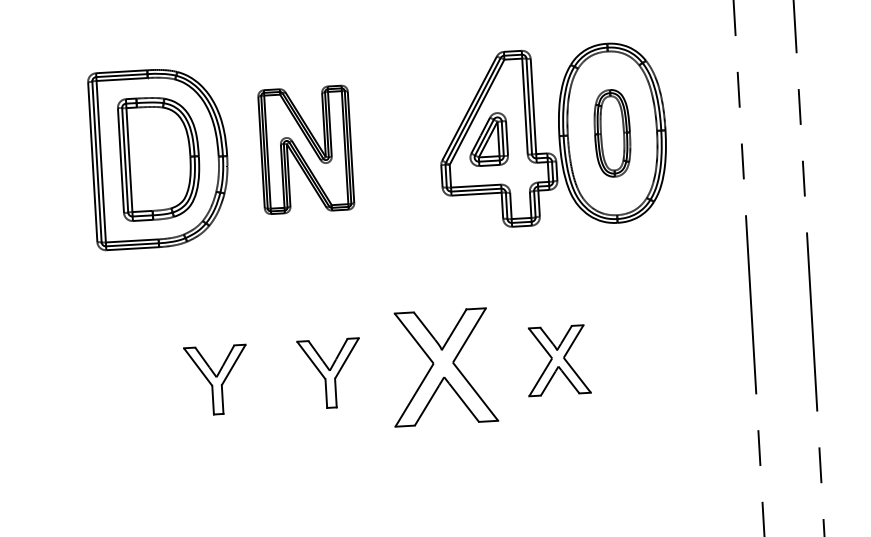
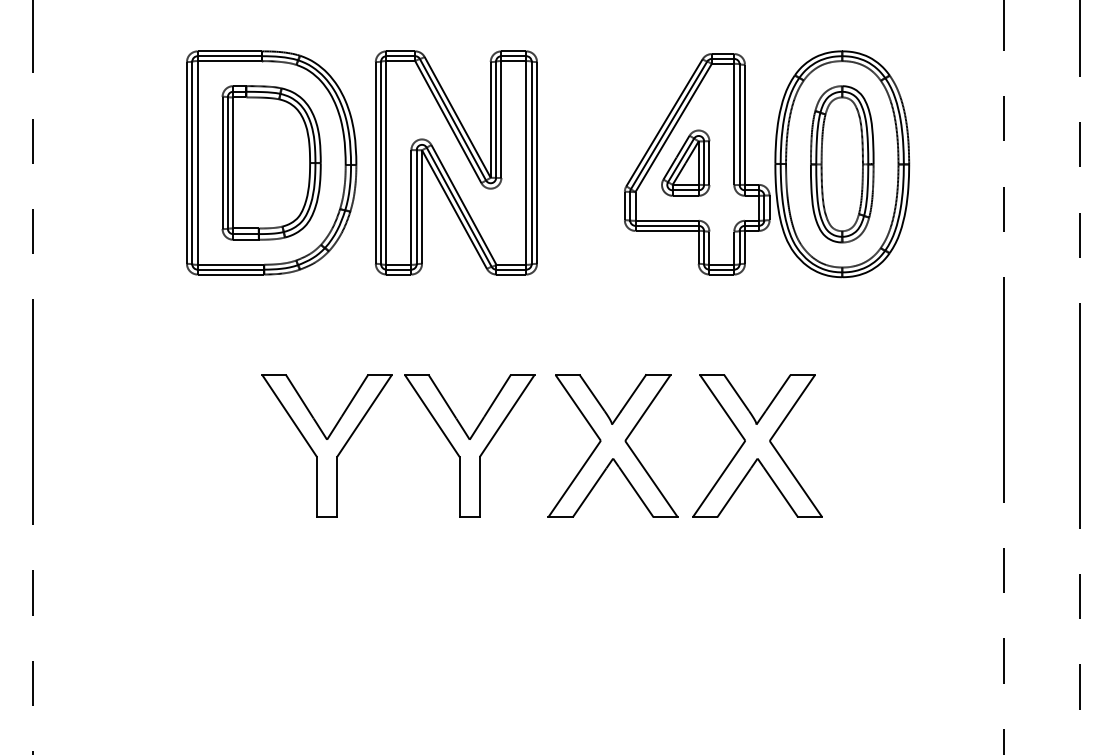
part: (612, 133) -> (842, 164), size x1.43
part: (305, 149) -> (455, 162), size x1.43
part: (558, 360) -> (757, 445), size x1.67
part: (329, 373) -> (469, 445), size x1.67
part: (216, 379) -> (326, 445), size x1.67

